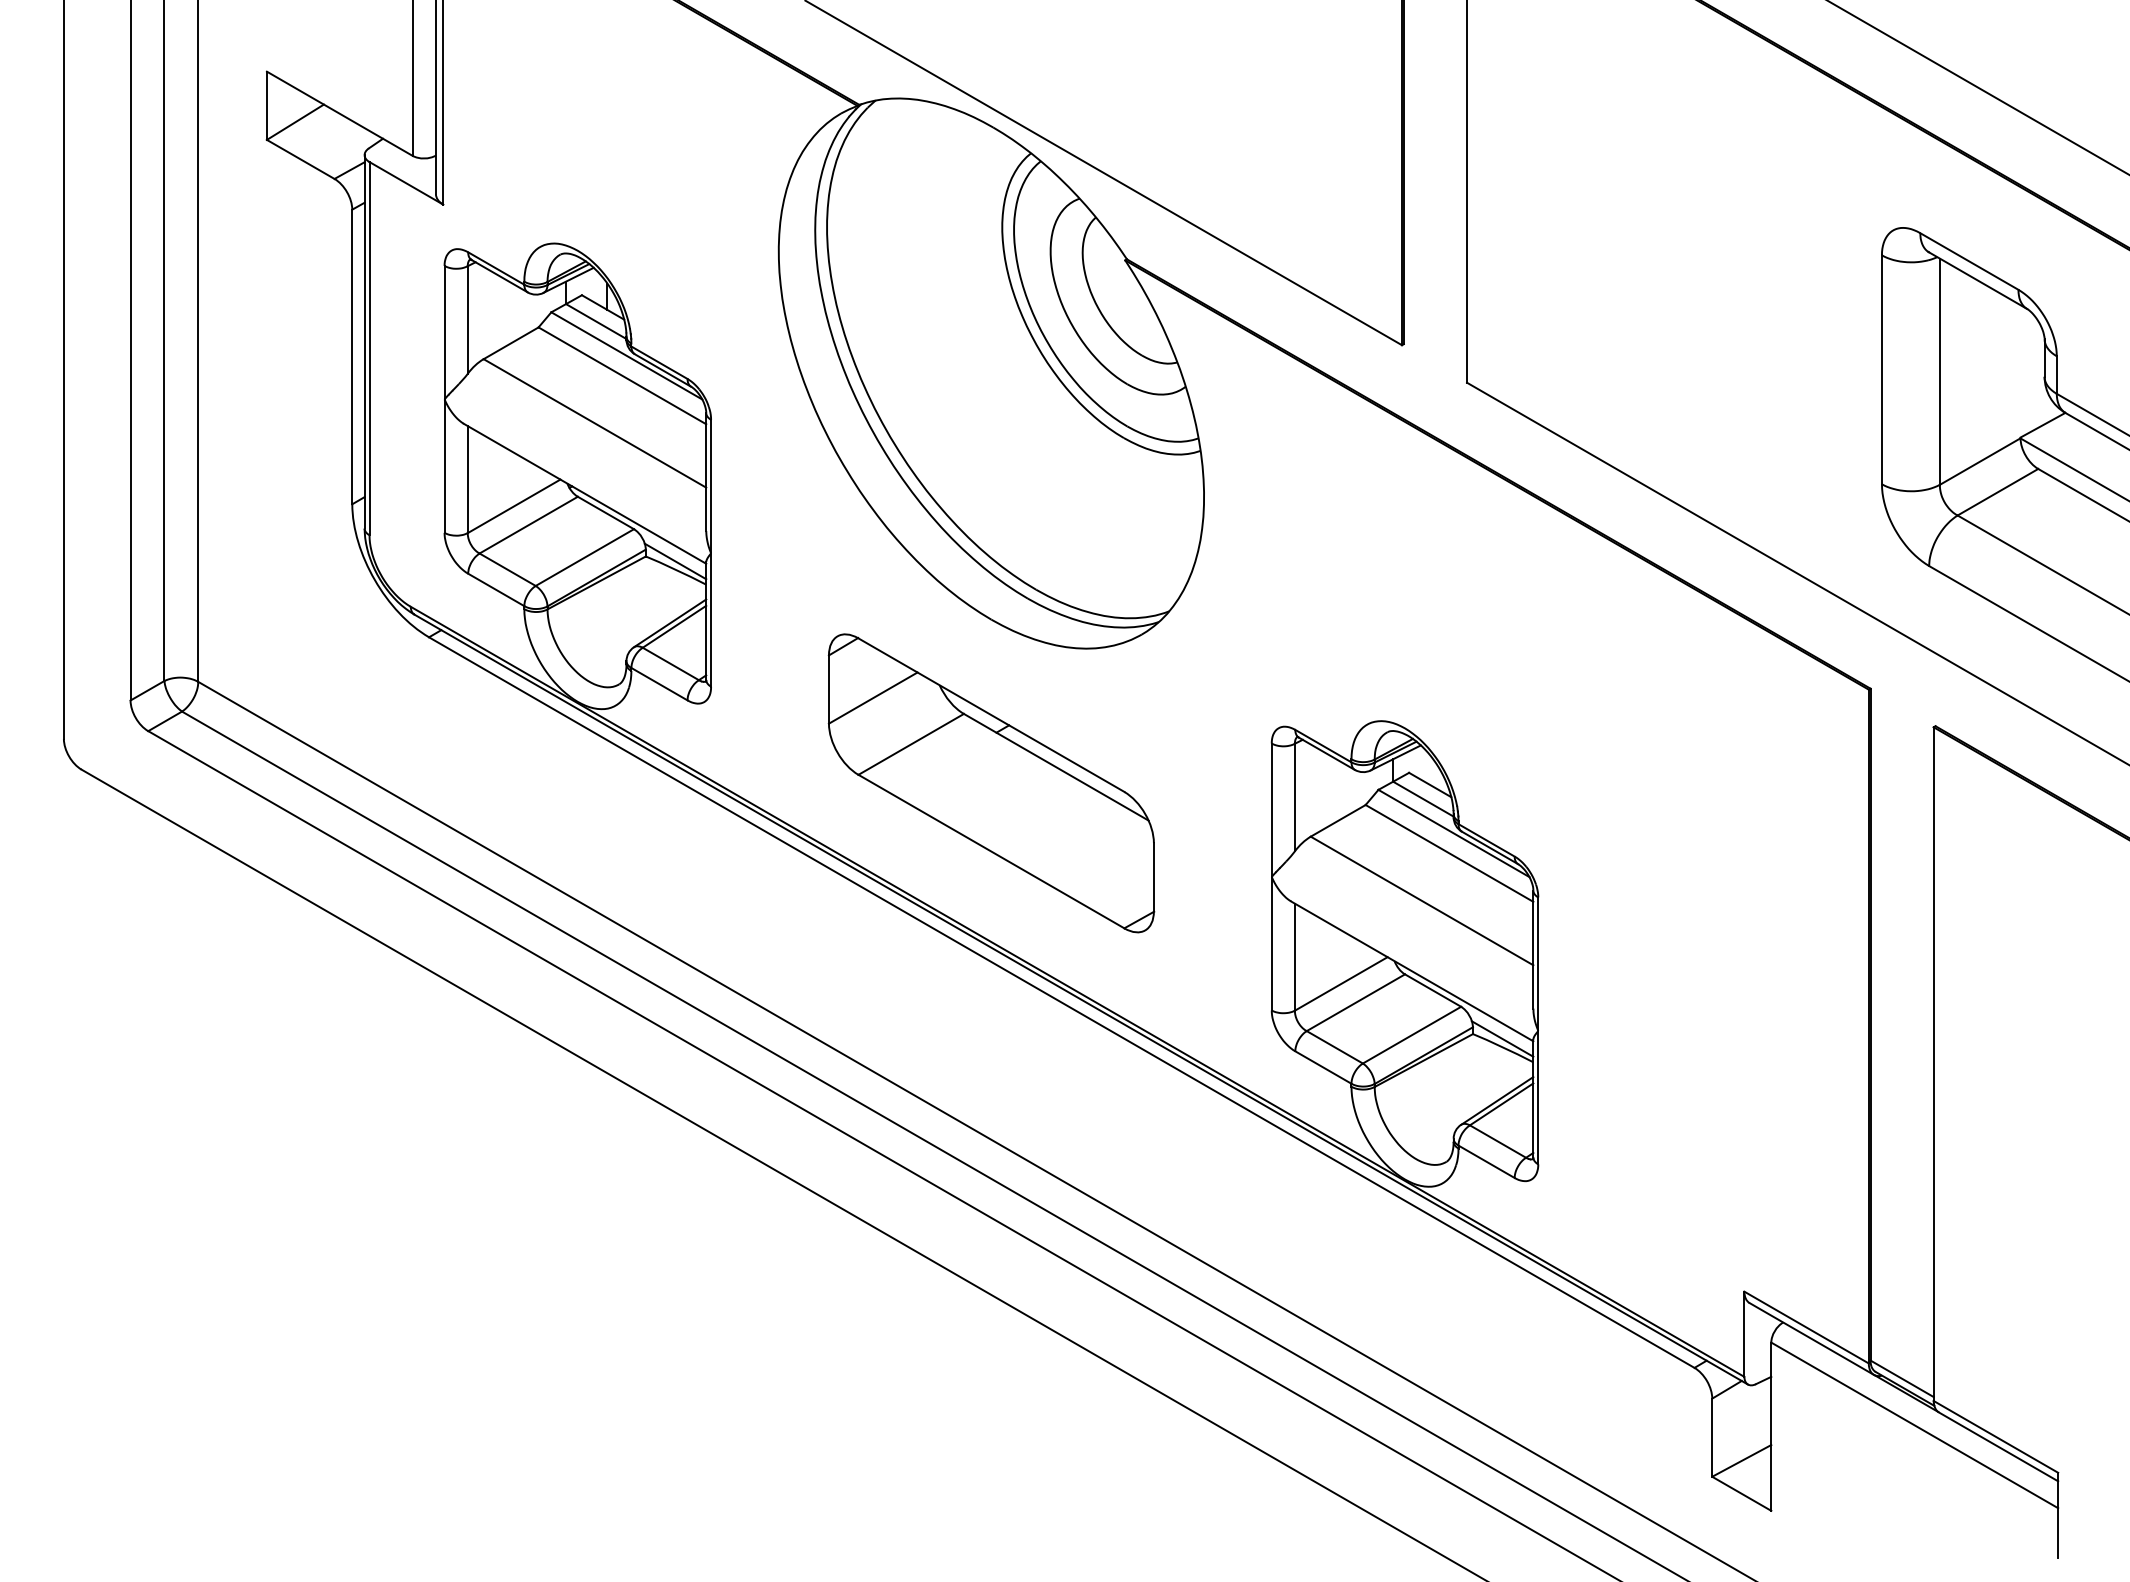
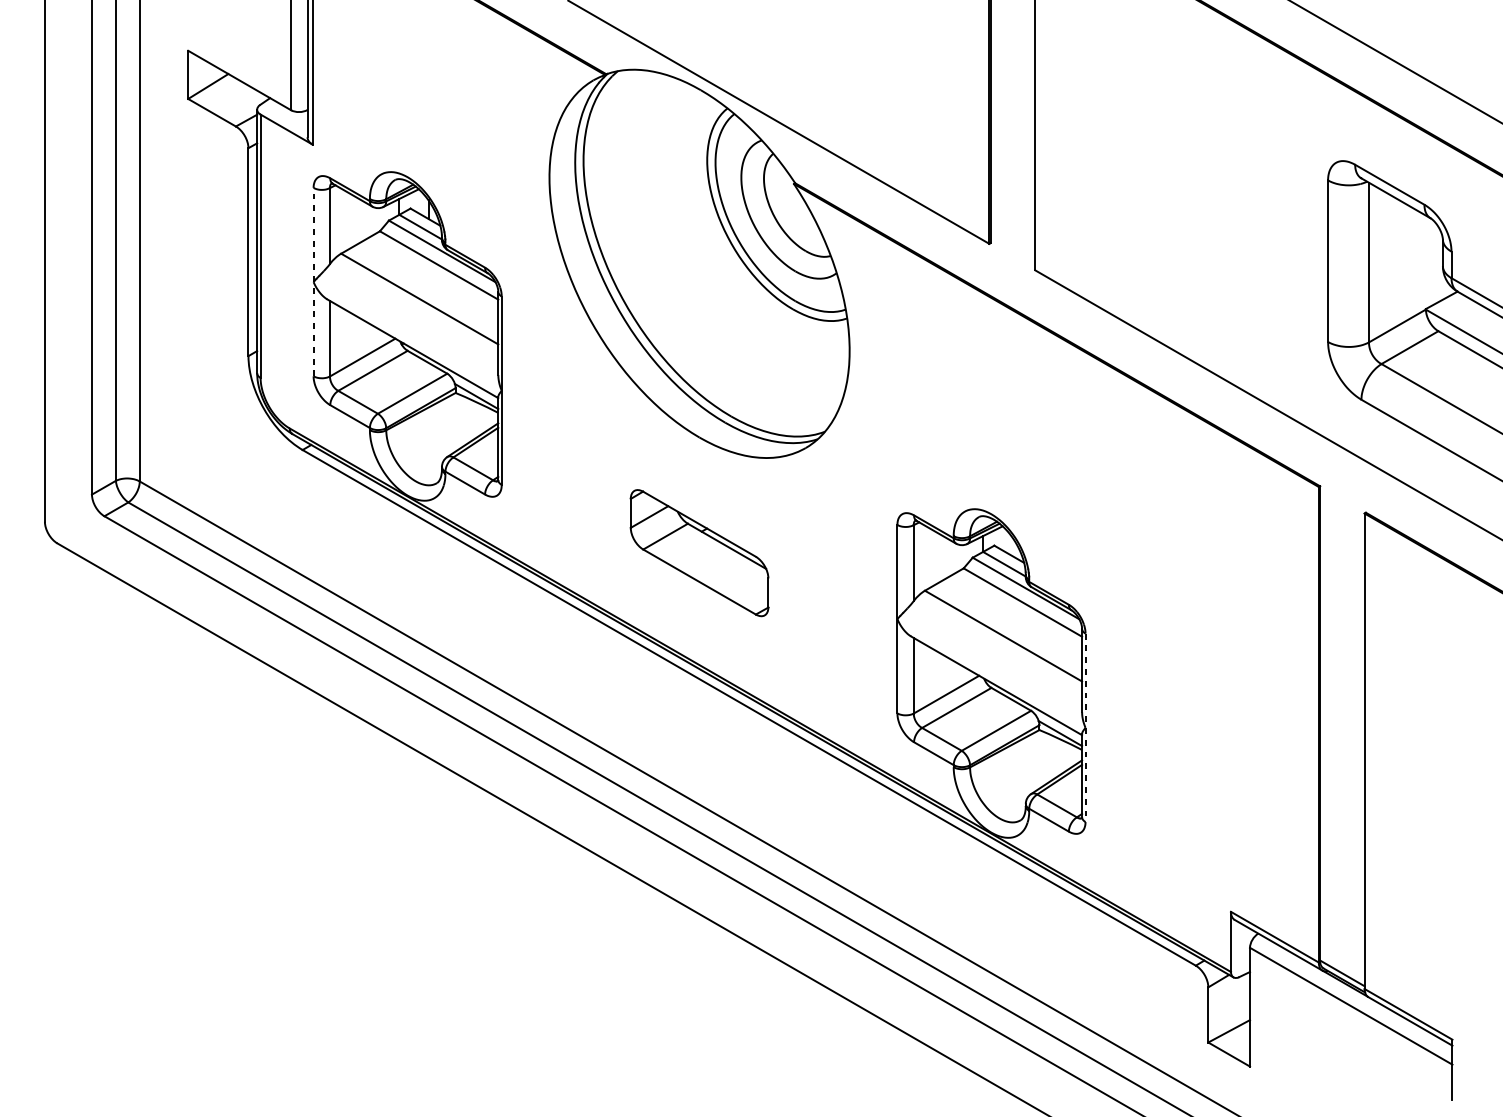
line: (444, 398) -> (313, 281), solid -> dashed
part: (991, 783) -> (699, 553), size x0.6
line: (1538, 1031) -> (1085, 728), solid -> dashed

